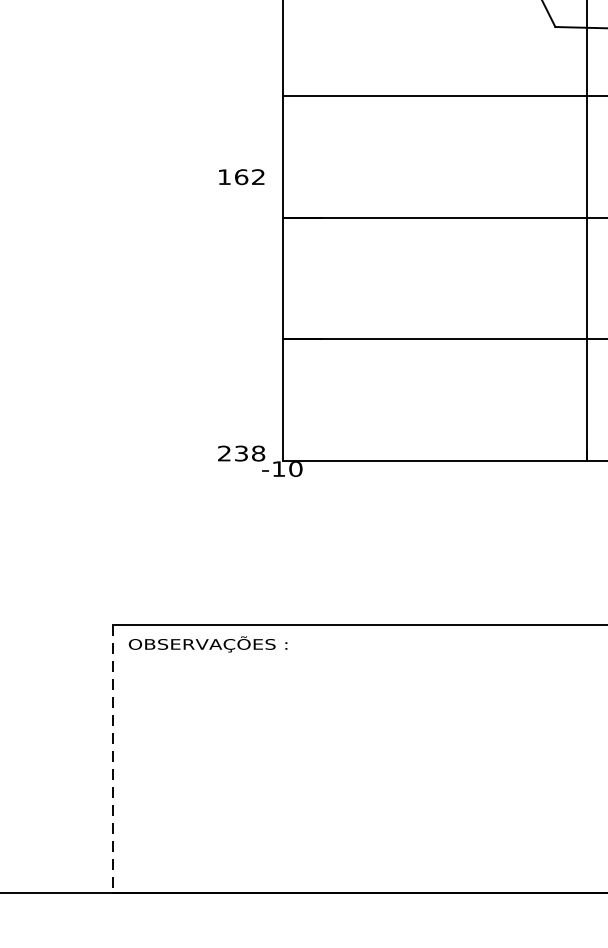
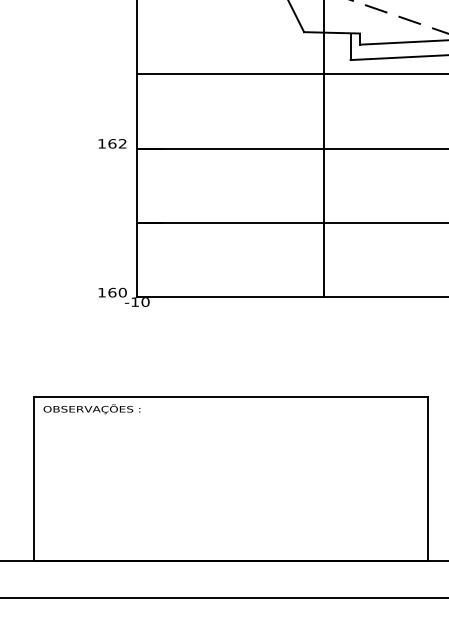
text: (241, 176) -> (112, 143), moved
text: (241, 453) -> (112, 292), 238 -> 160
line: (112, 759) -> (33, 479), dashed -> solid

